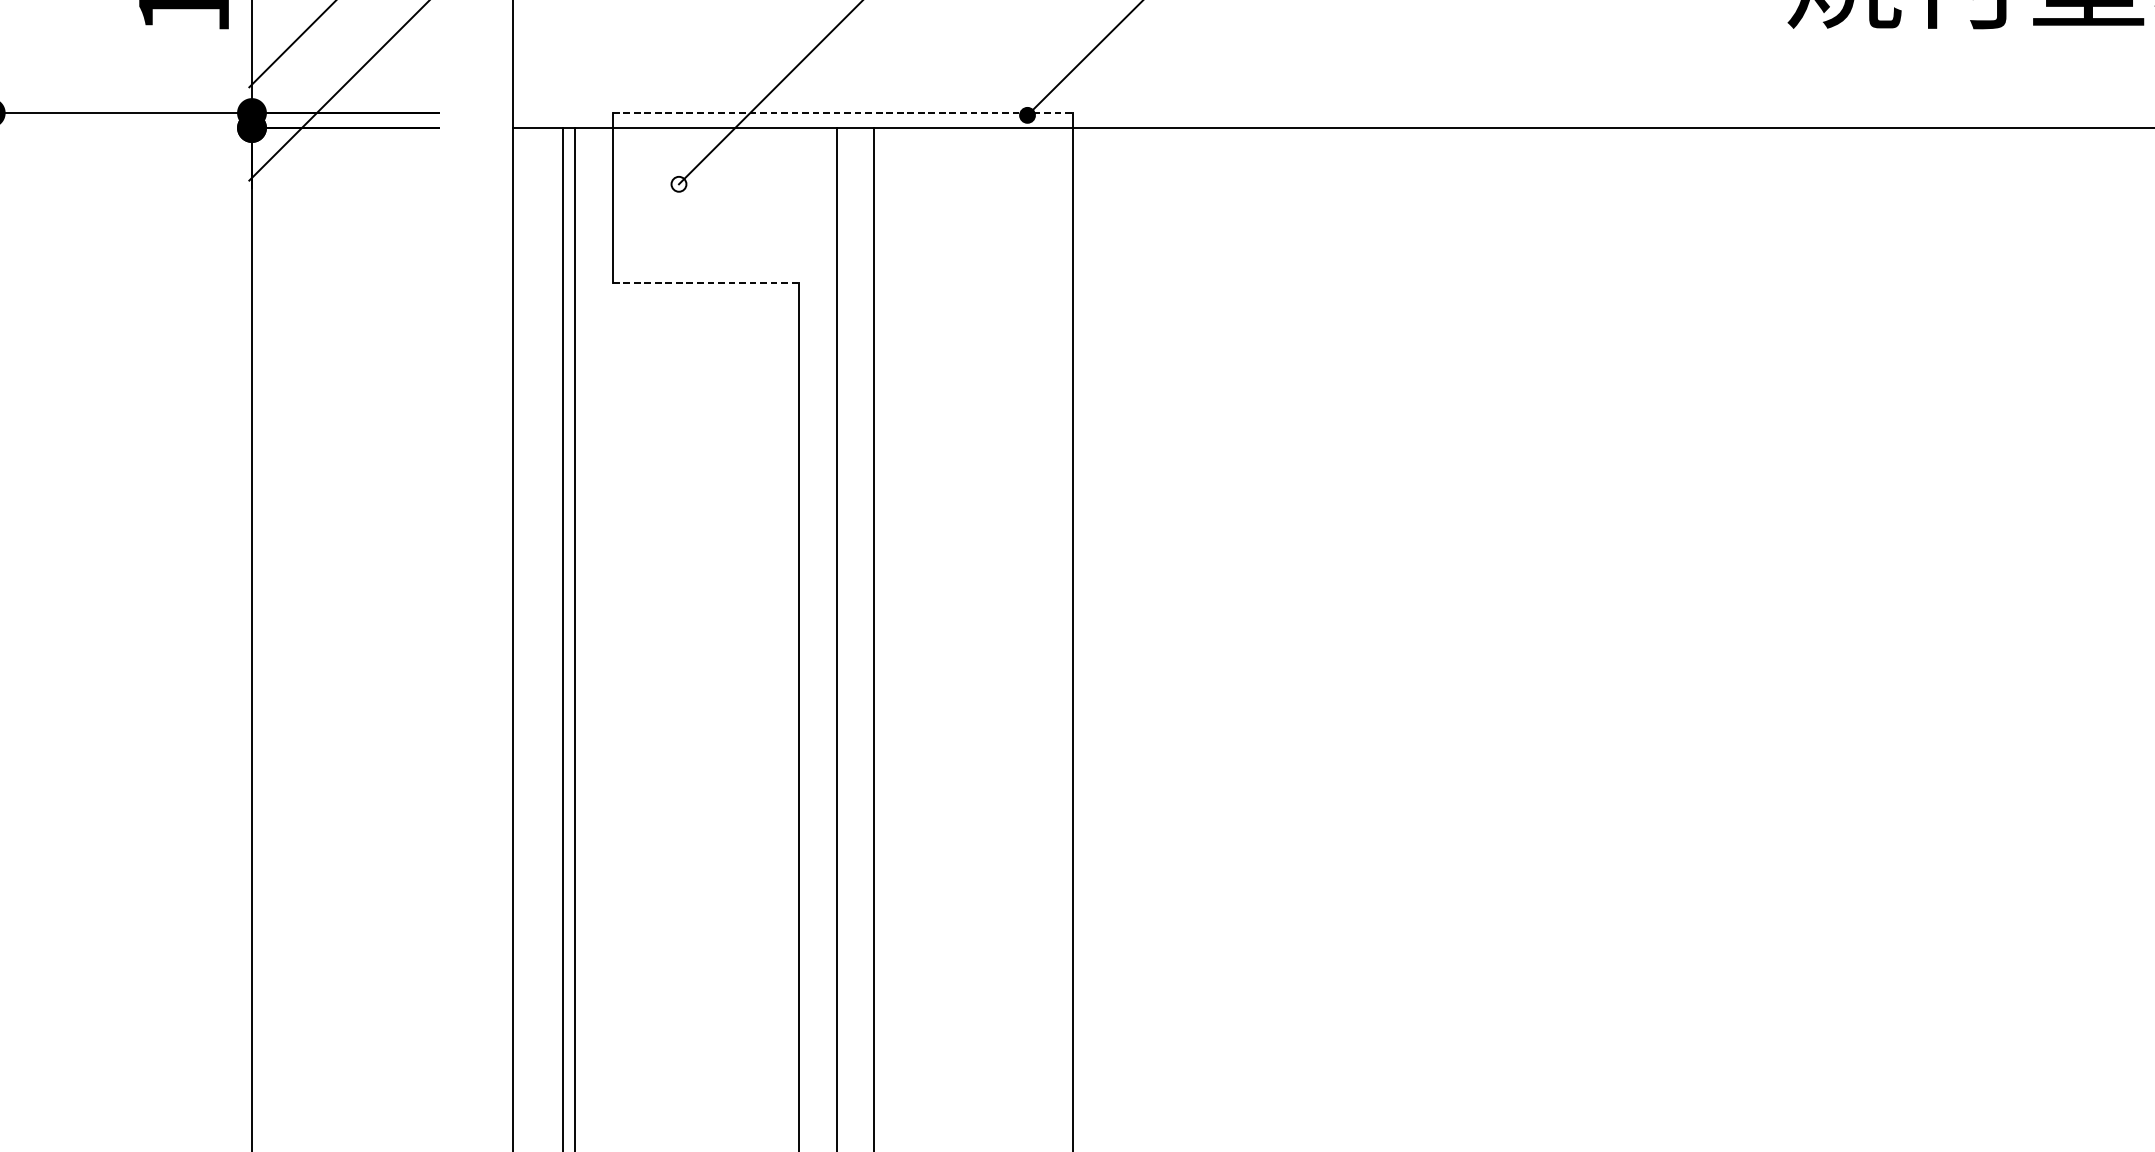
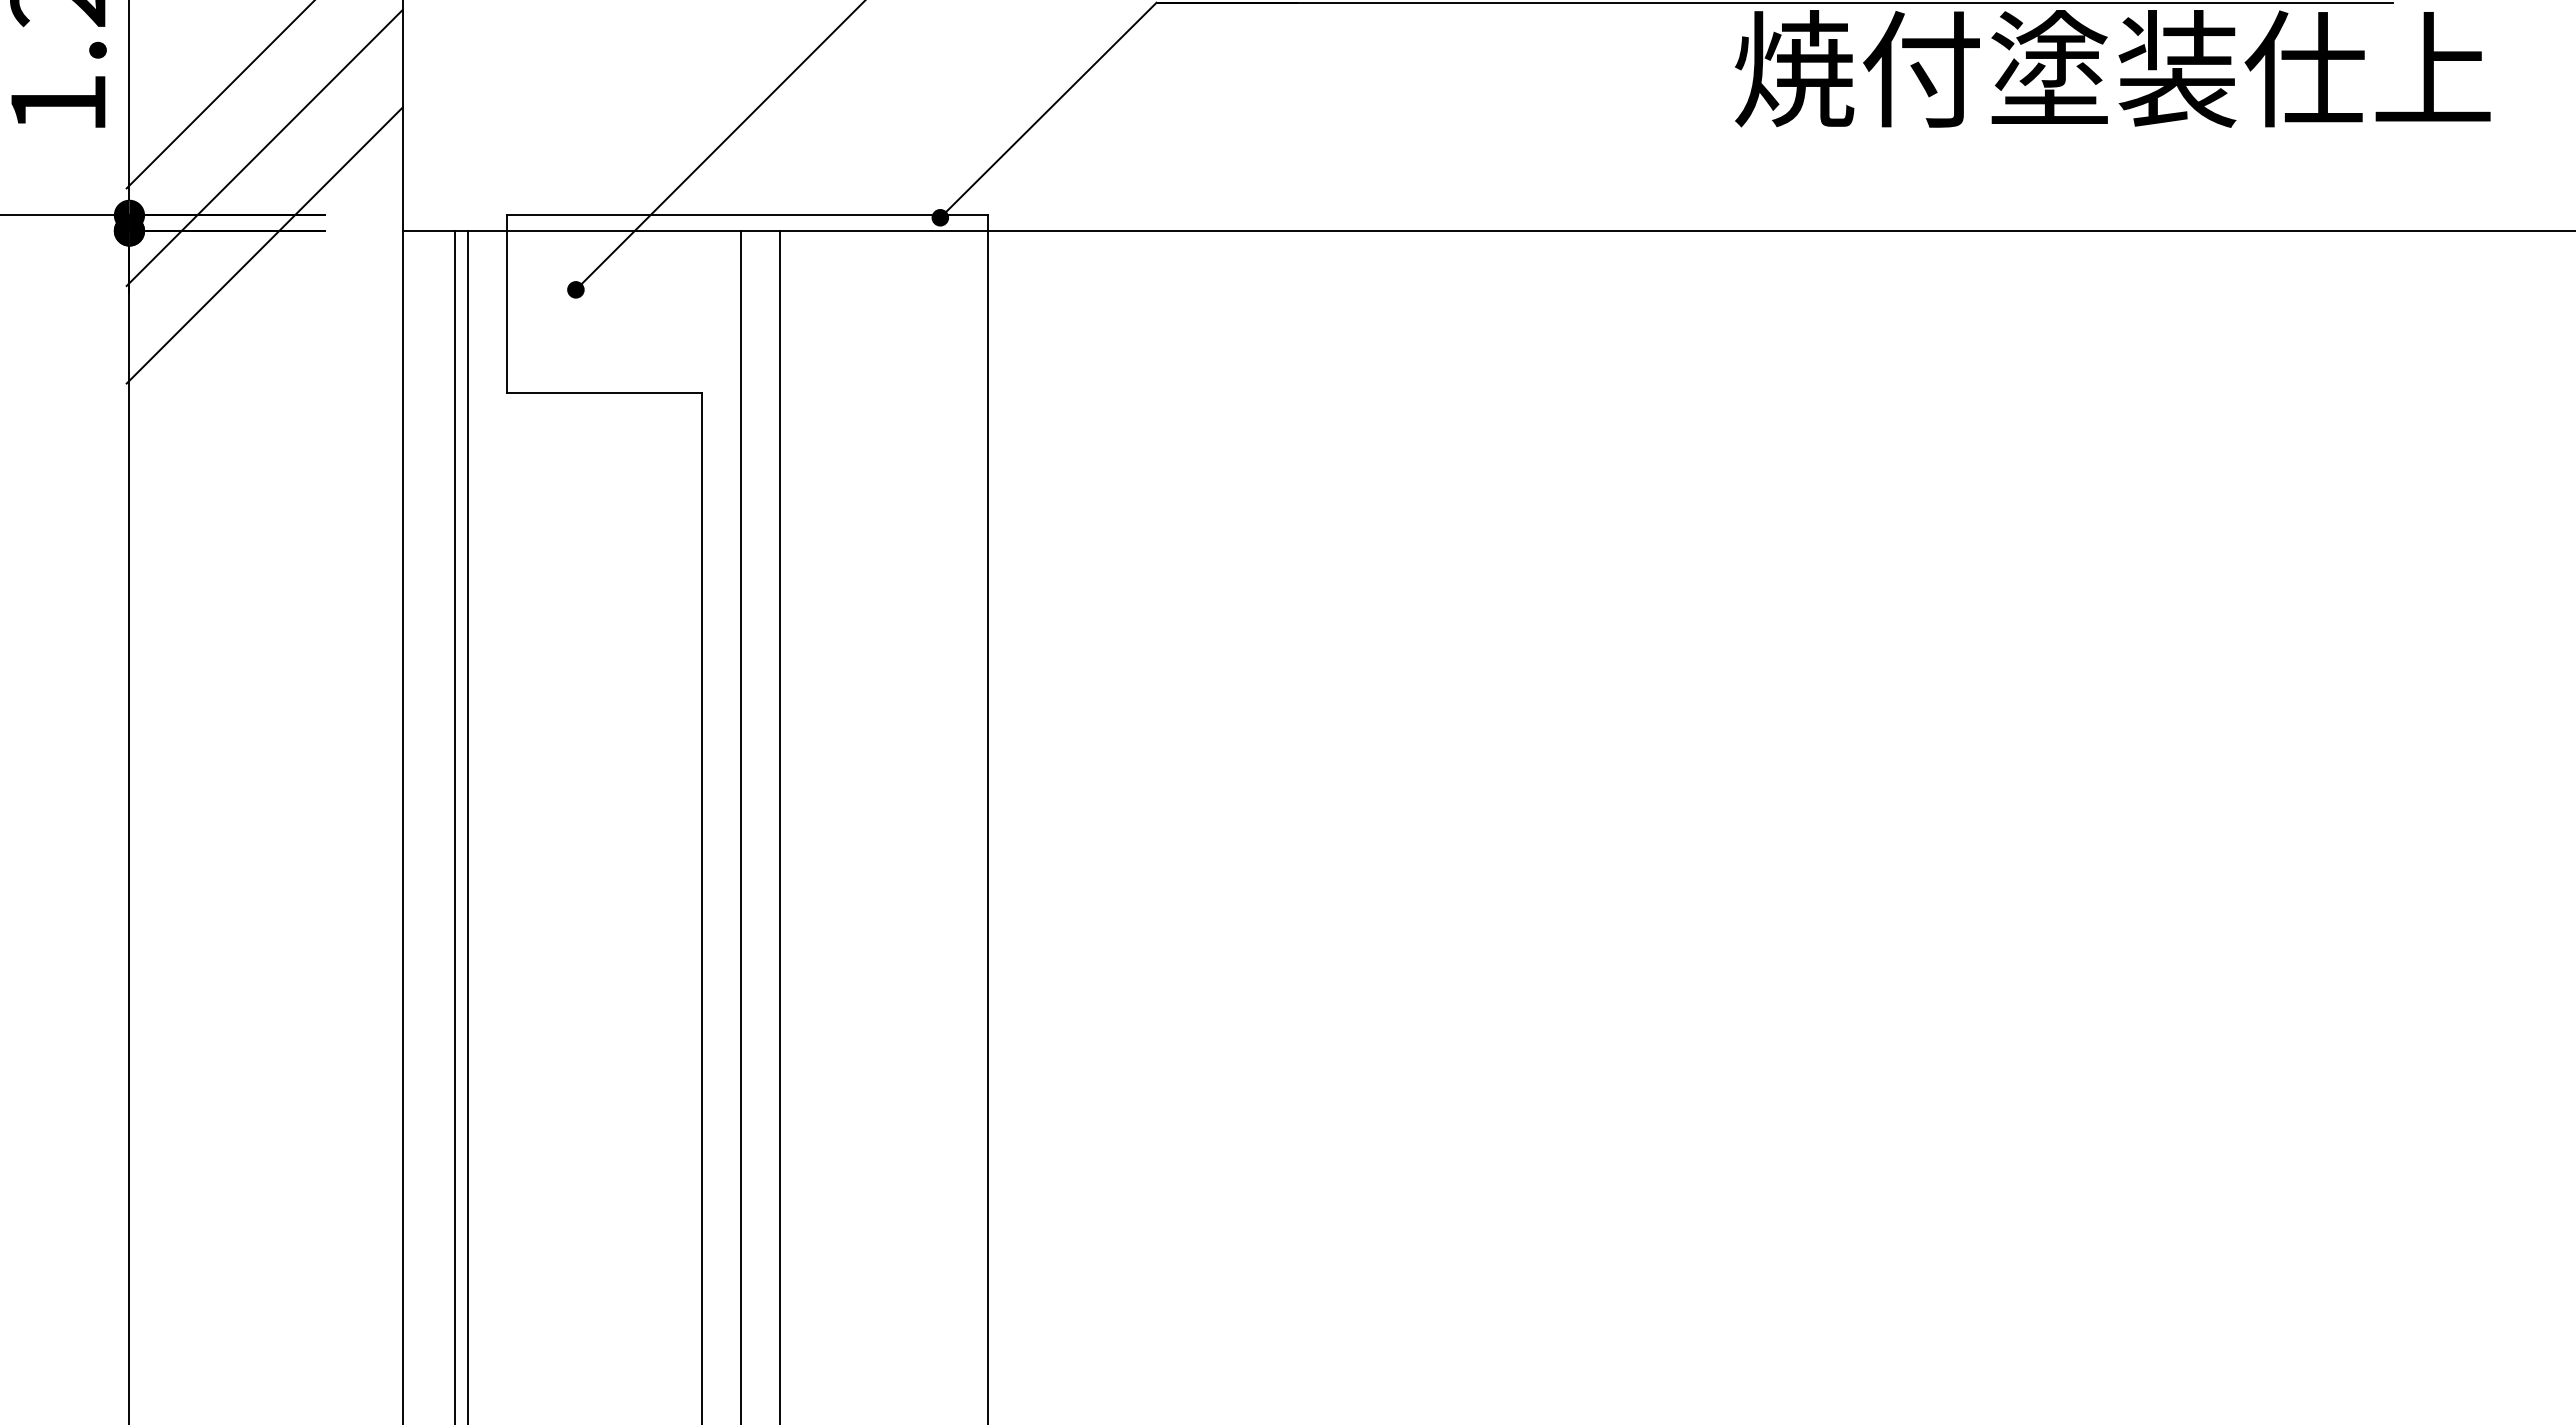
line: (843, 113) -> (747, 215), dashed -> solid
line: (381, 141) -> (264, 245), added
fill: (678, 183) -> (575, 289), added
line: (706, 283) -> (604, 393), dashed -> solid

